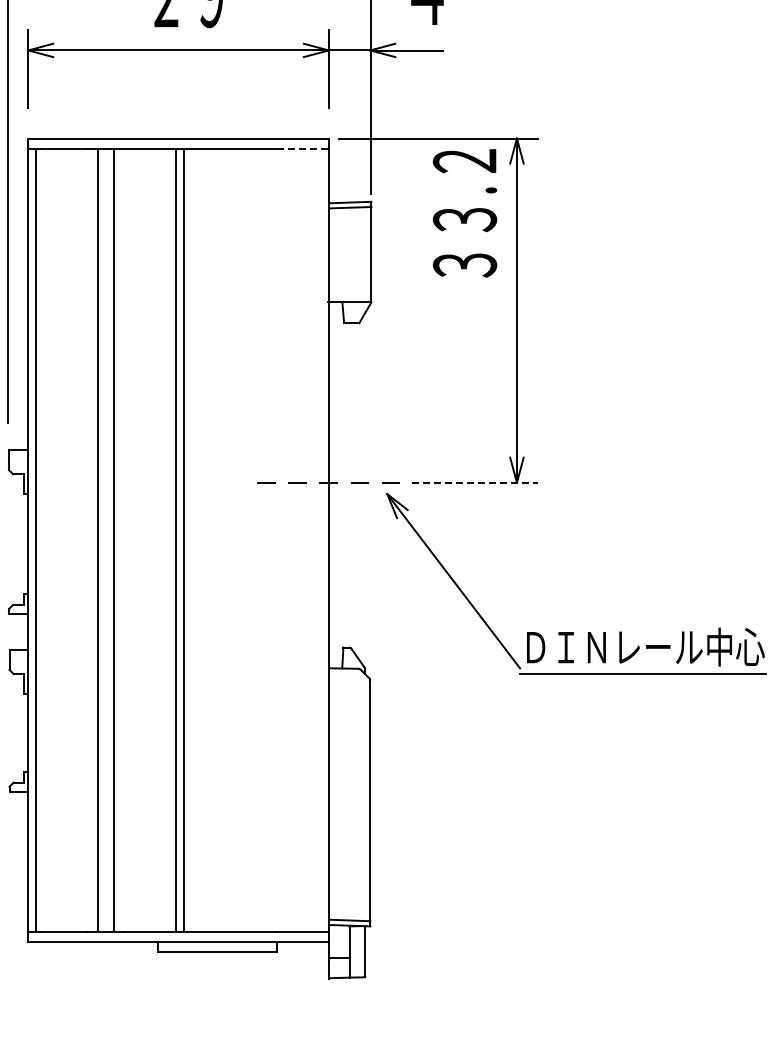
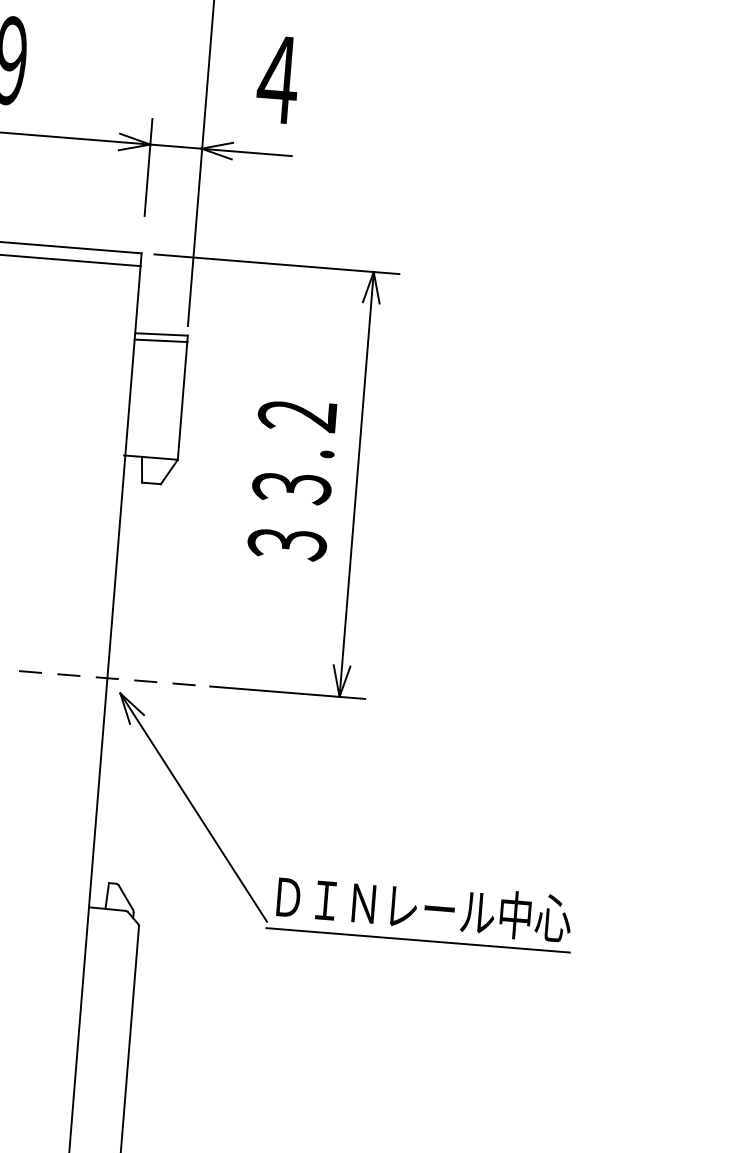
line: (302, 148) -> (108, 262), dashed -> solid
text: (464, 213) -> (291, 480), moved
line: (474, 482) -> (287, 692), dashed -> solid
part: (573, 632) -> (336, 882), moved

